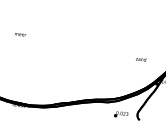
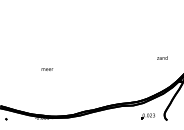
text: (20, 34) -> (47, 69), moved

